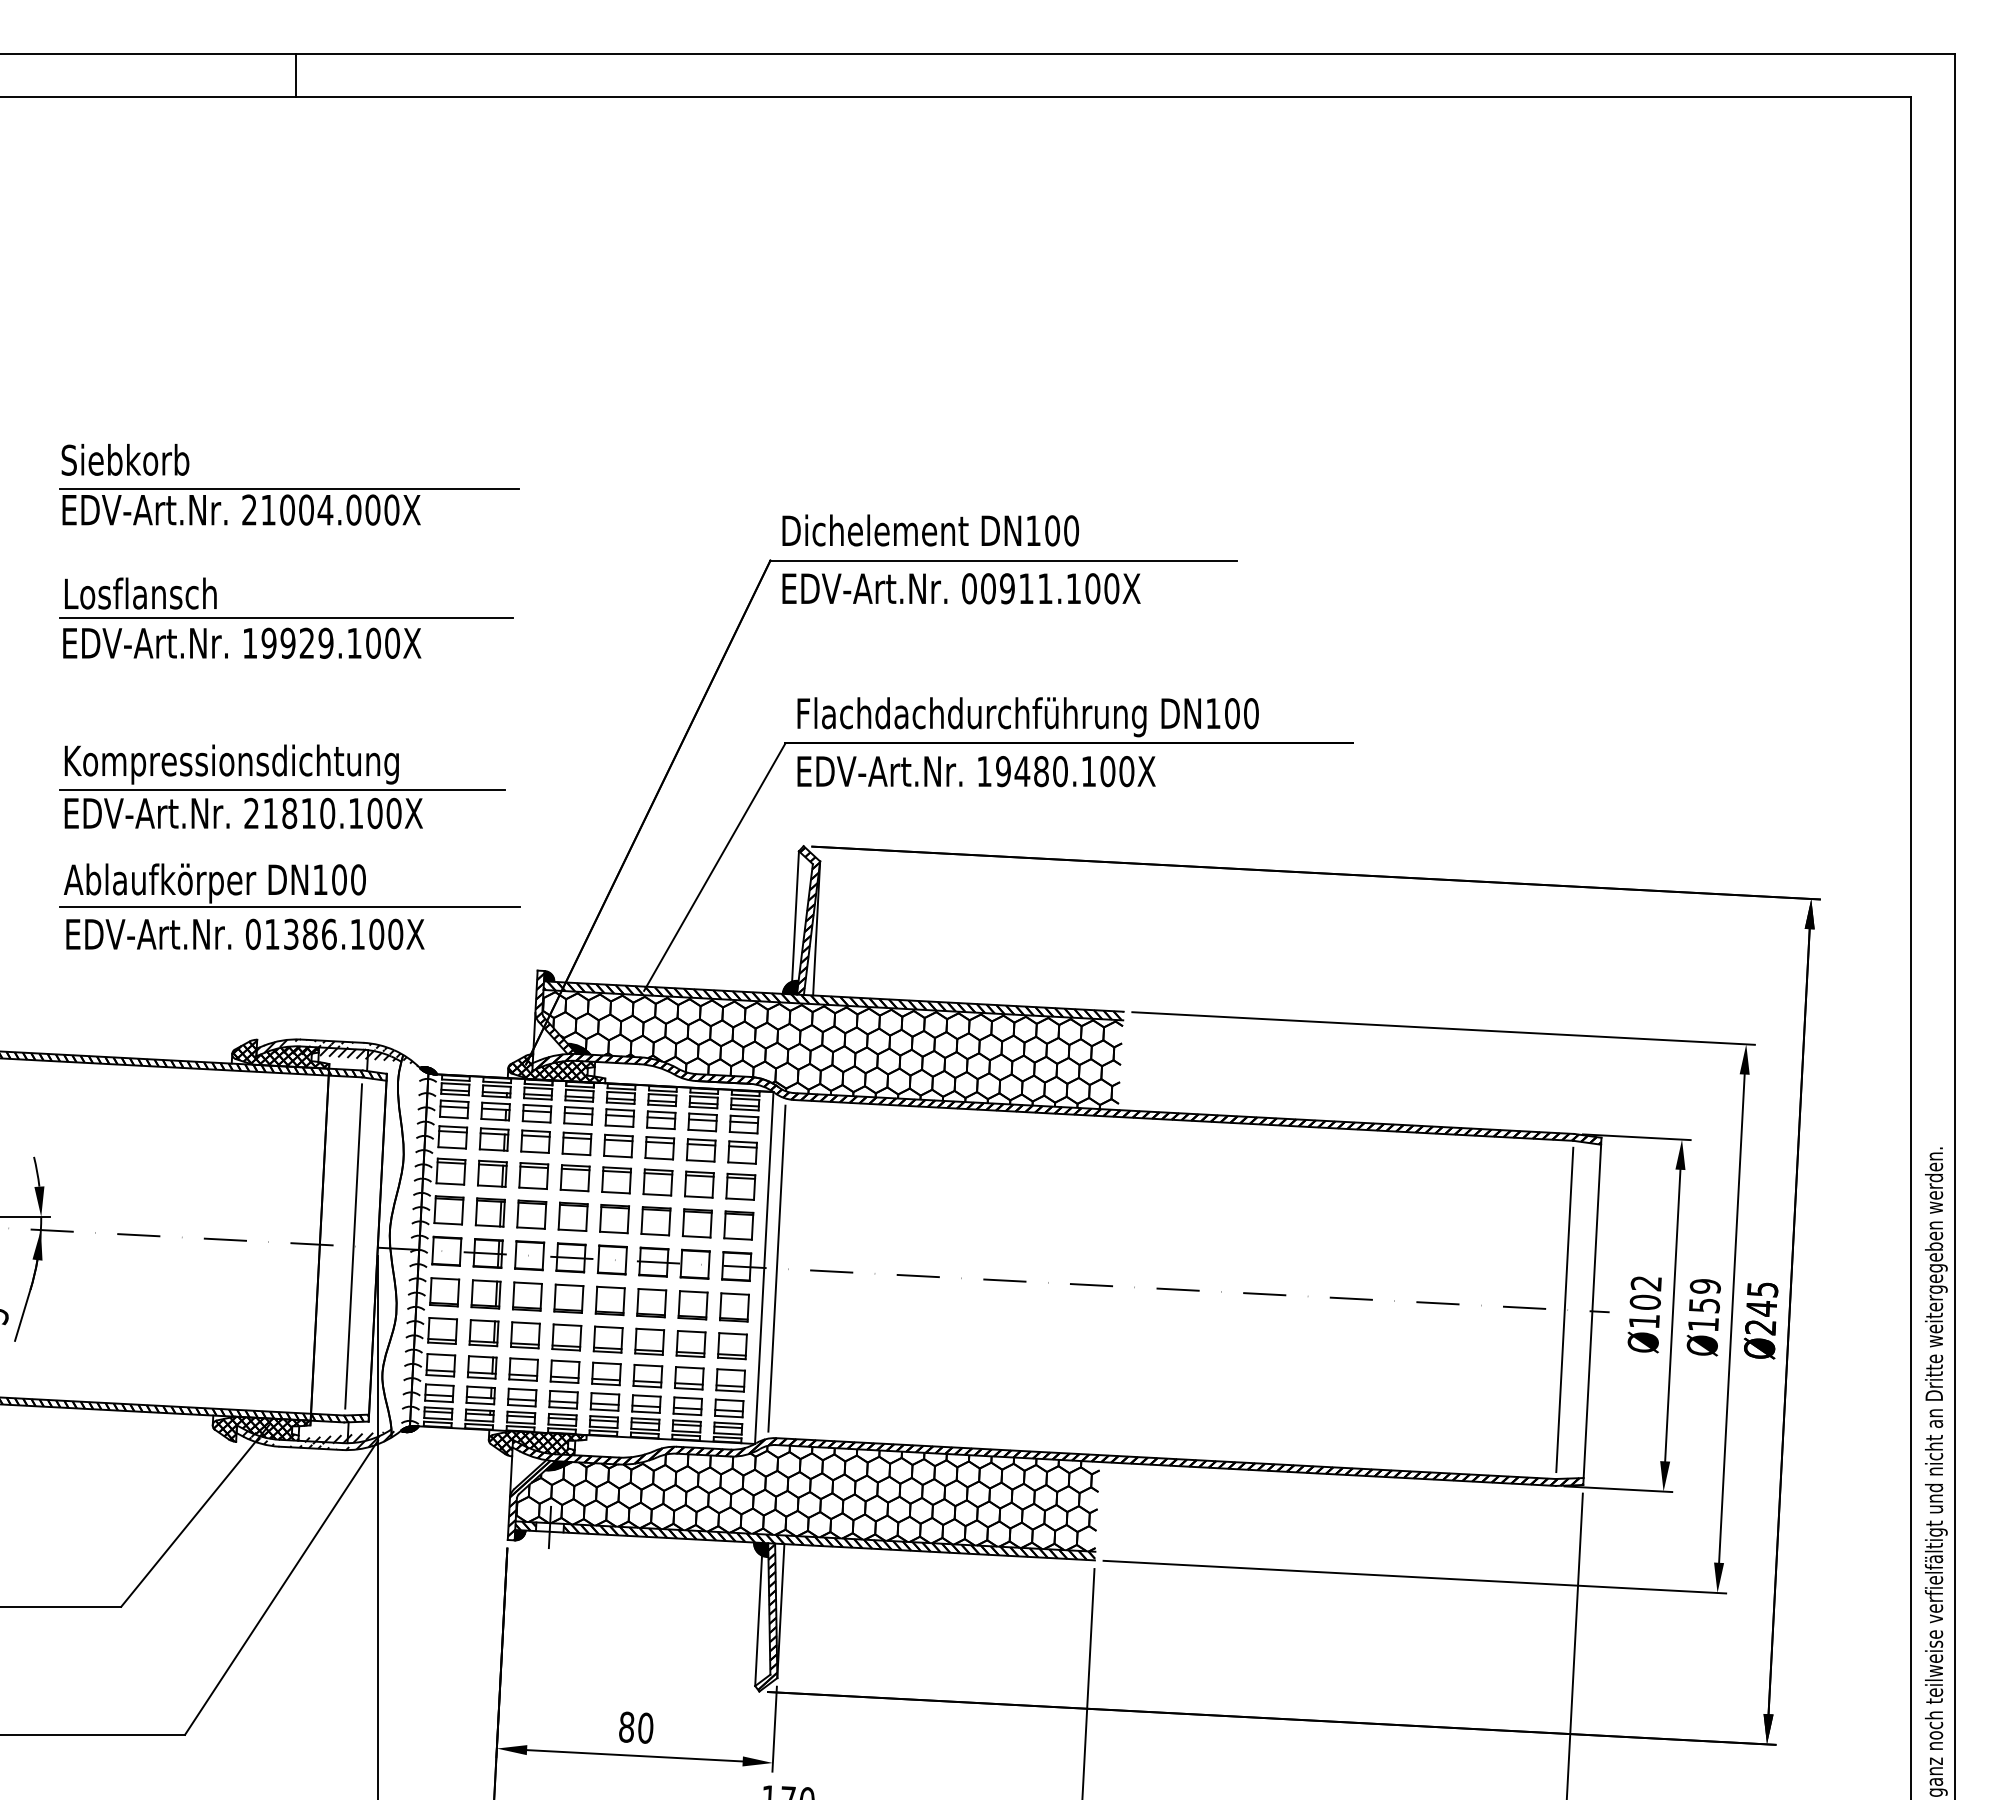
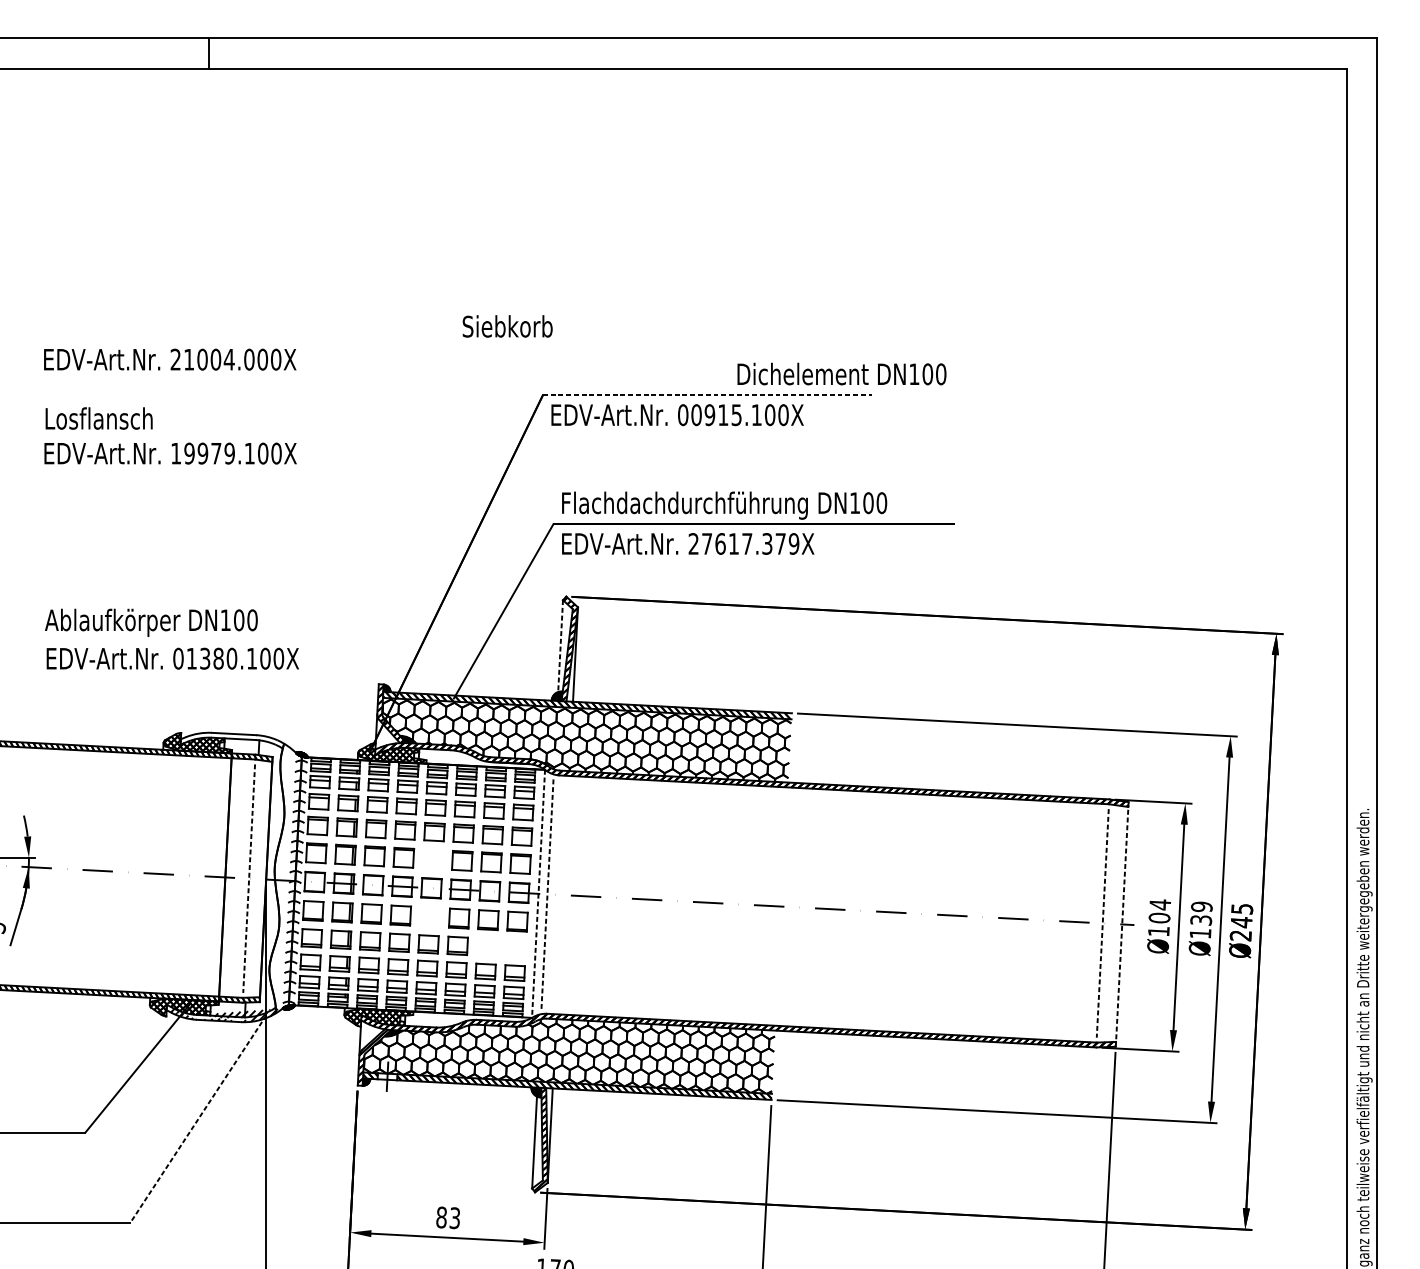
text: (125, 459) -> (507, 326), moved
line: (289, 488) -> (203, 344), removed
text: (930, 530) -> (841, 374), moved
line: (1004, 560) -> (707, 395), solid -> dashed
text: (1045, 588) -> (736, 414), 00911.100X -> 00915.100X
line: (285, 618) -> (201, 436), removed
text: (306, 642) -> (215, 453), 19929.100X -> 19979.100X
text: (1055, 771) -> (743, 543), 19480.100X -> 27617.379X
part: (282, 786) -> (199, 554), removed
line: (289, 907) -> (203, 639), removed
line: (795, 922) -> (560, 650), solid -> dashed
text: (328, 933) -> (231, 658), 01386.100X -> 01380.100X
hatch: (336, 1052) -> (237, 741), removed
part: (614, 1219) -> (433, 859), removed
line: (353, 1246) -> (249, 878), solid -> dashed
line: (764, 1268) -> (538, 894), solid -> dashed
line: (776, 1269) -> (547, 894), solid -> dashed
text: (1645, 1283) -> (1159, 904), Ø102 -> Ø104
part: (609, 1300) -> (429, 916), removed
text: (1703, 1305) -> (1200, 920), Ø159 -> Ø139
line: (1564, 1310) -> (1102, 923), solid -> dashed
line: (1592, 1311) -> (1122, 924), solid -> dashed
part: (690, 1343) -> (486, 947), removed
part: (732, 1346) -> (516, 949), removed
line: (281, 1587) -> (198, 1119), solid -> dashed
text: (645, 1727) -> (454, 1217), 80 -> 83

